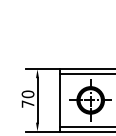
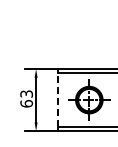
text: (27, 98) -> (26, 98), 70 -> 63
line: (59, 100) -> (58, 100), solid -> dashed

